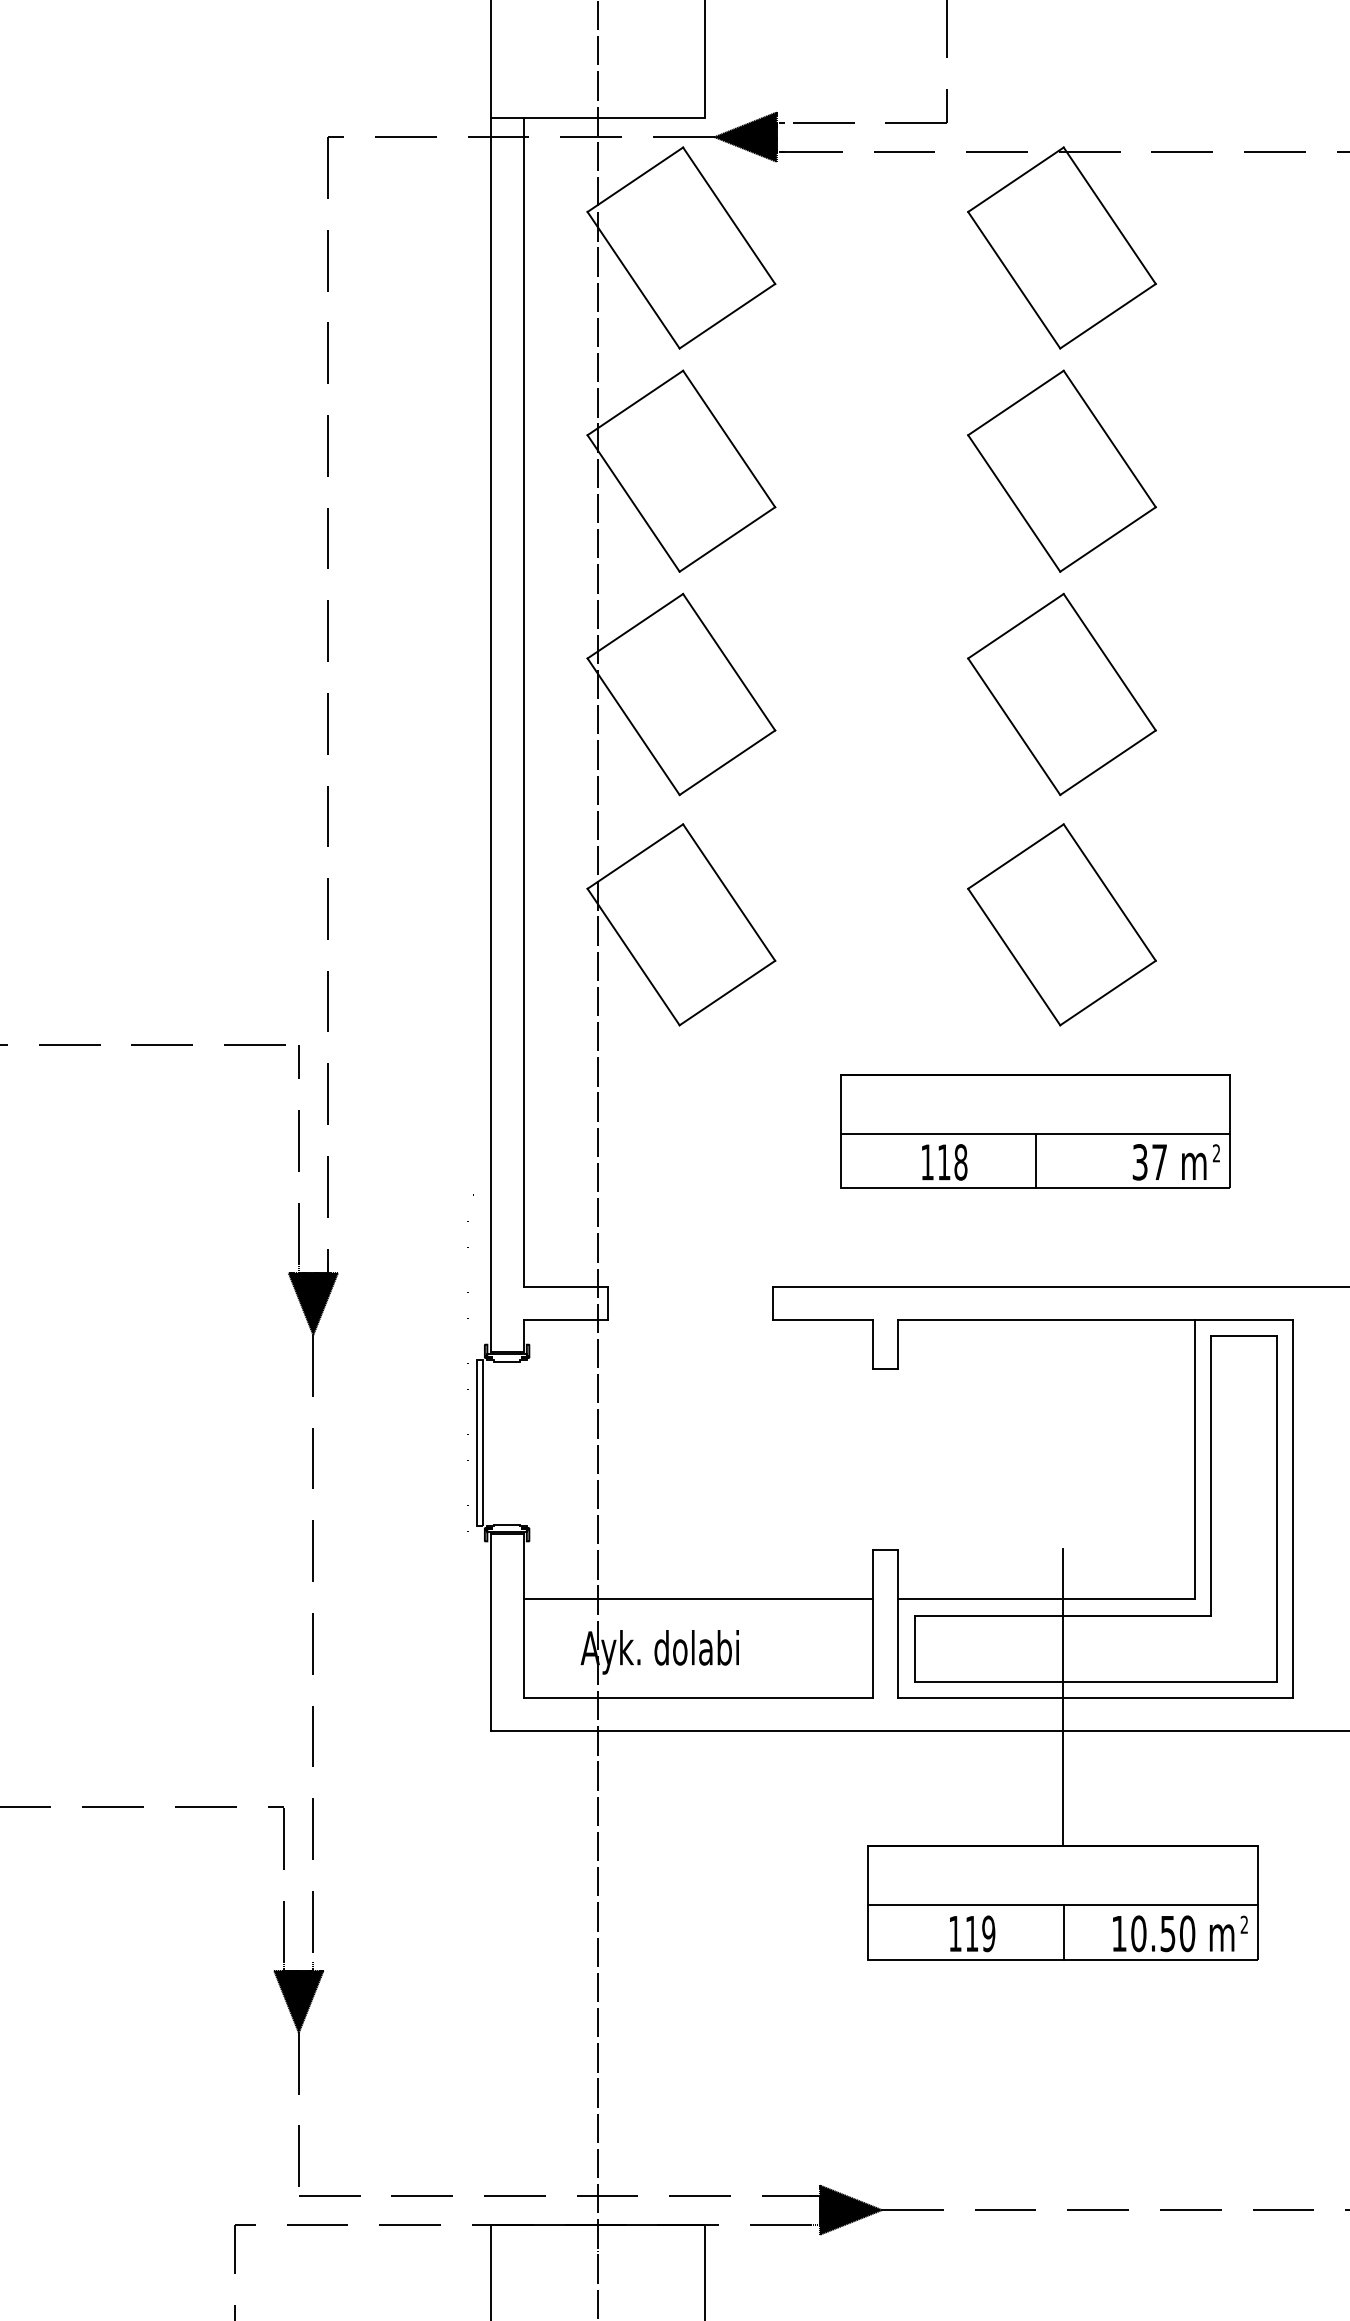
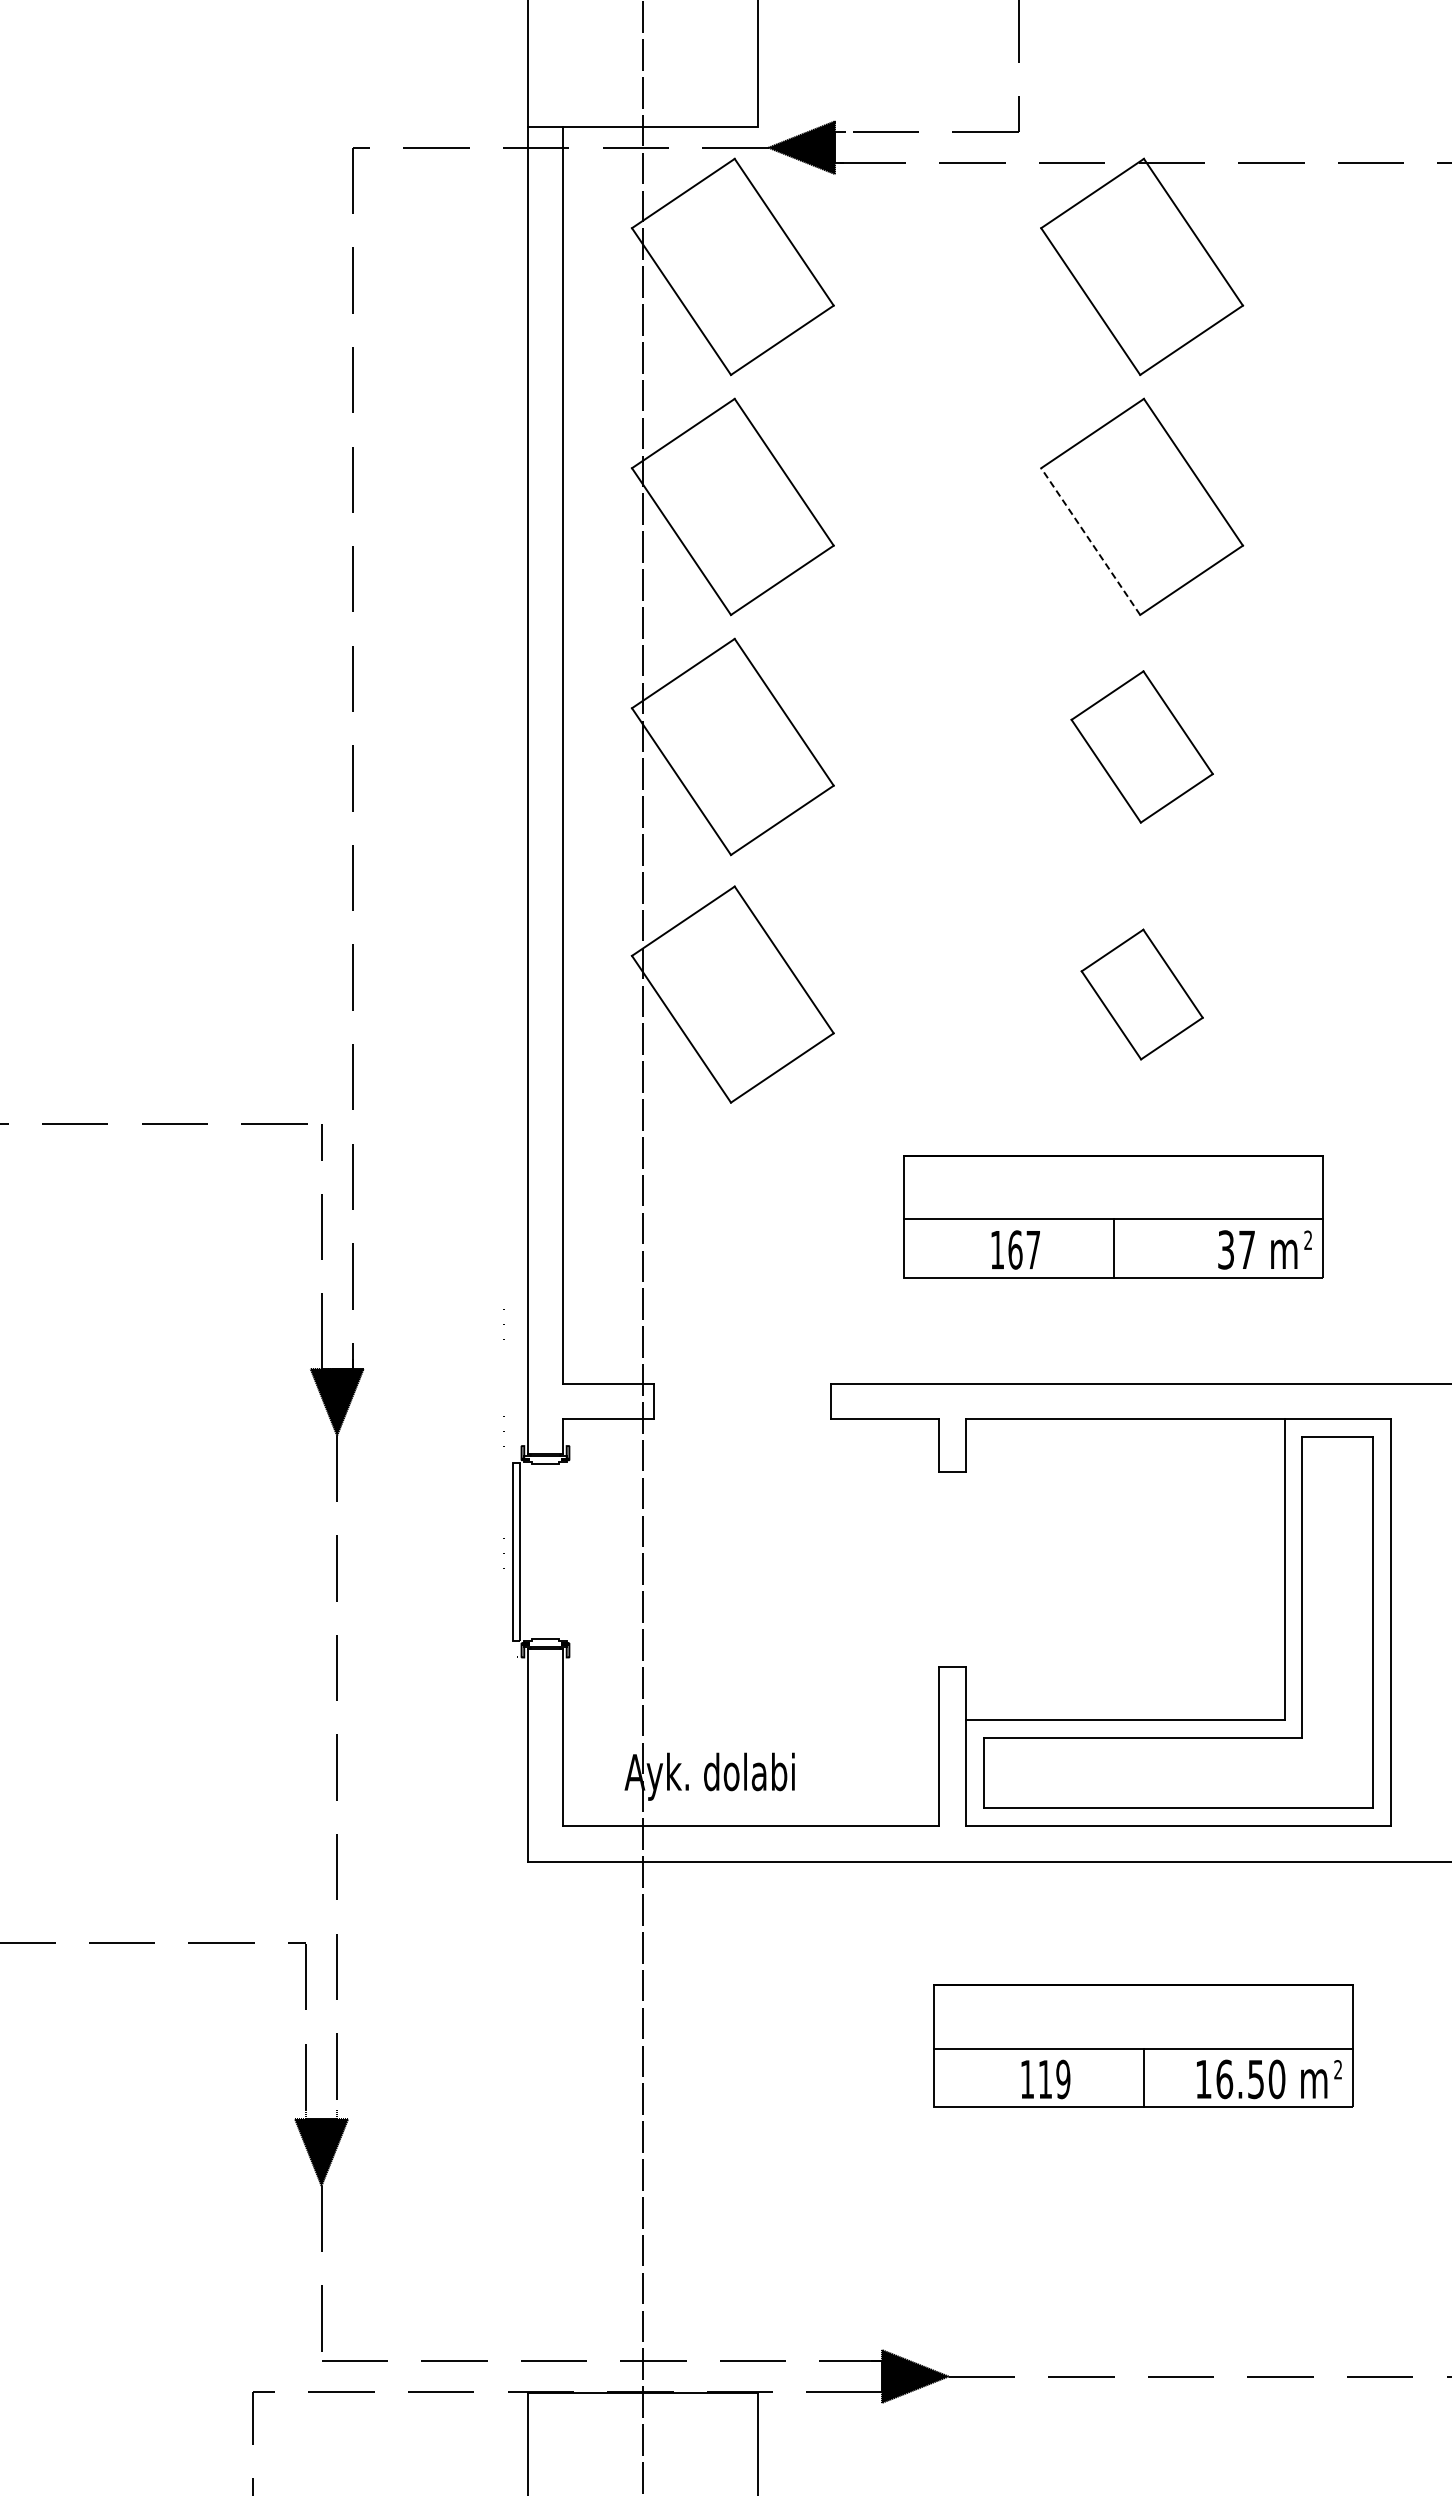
line: (1014, 503) -> (1090, 541), solid -> dashed
part: (1062, 694) -> (1142, 746), size x0.7
part: (1062, 924) -> (1142, 994), size x0.6
text: (952, 1161) -> (1024, 1249), 118 -> 167
line: (698, 1599) -> (751, 1719), removed
line: (1063, 1697) -> (1143, 1825), removed
text: (1138, 1932) -> (1224, 2078), 10.50 -> 16.50

